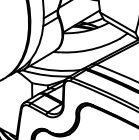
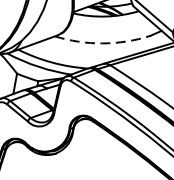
arc: (88, 50) -> (103, 43), solid -> dashed

